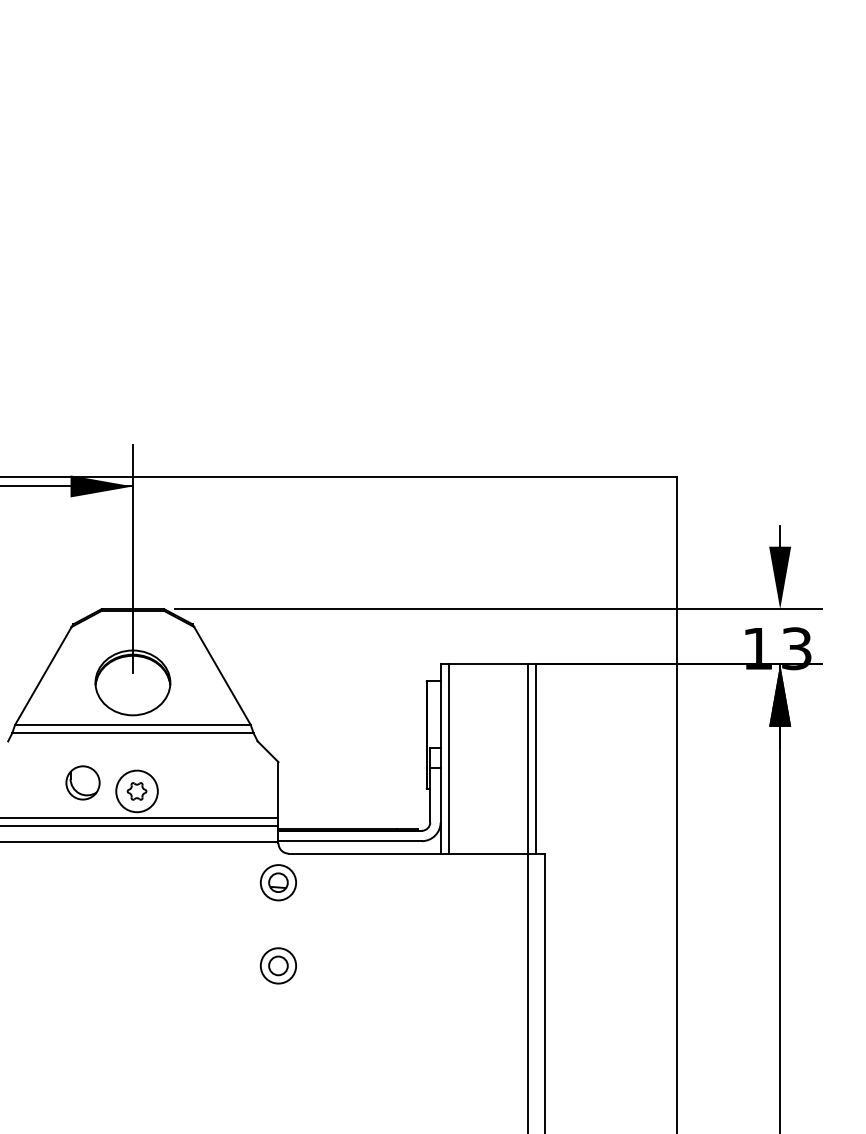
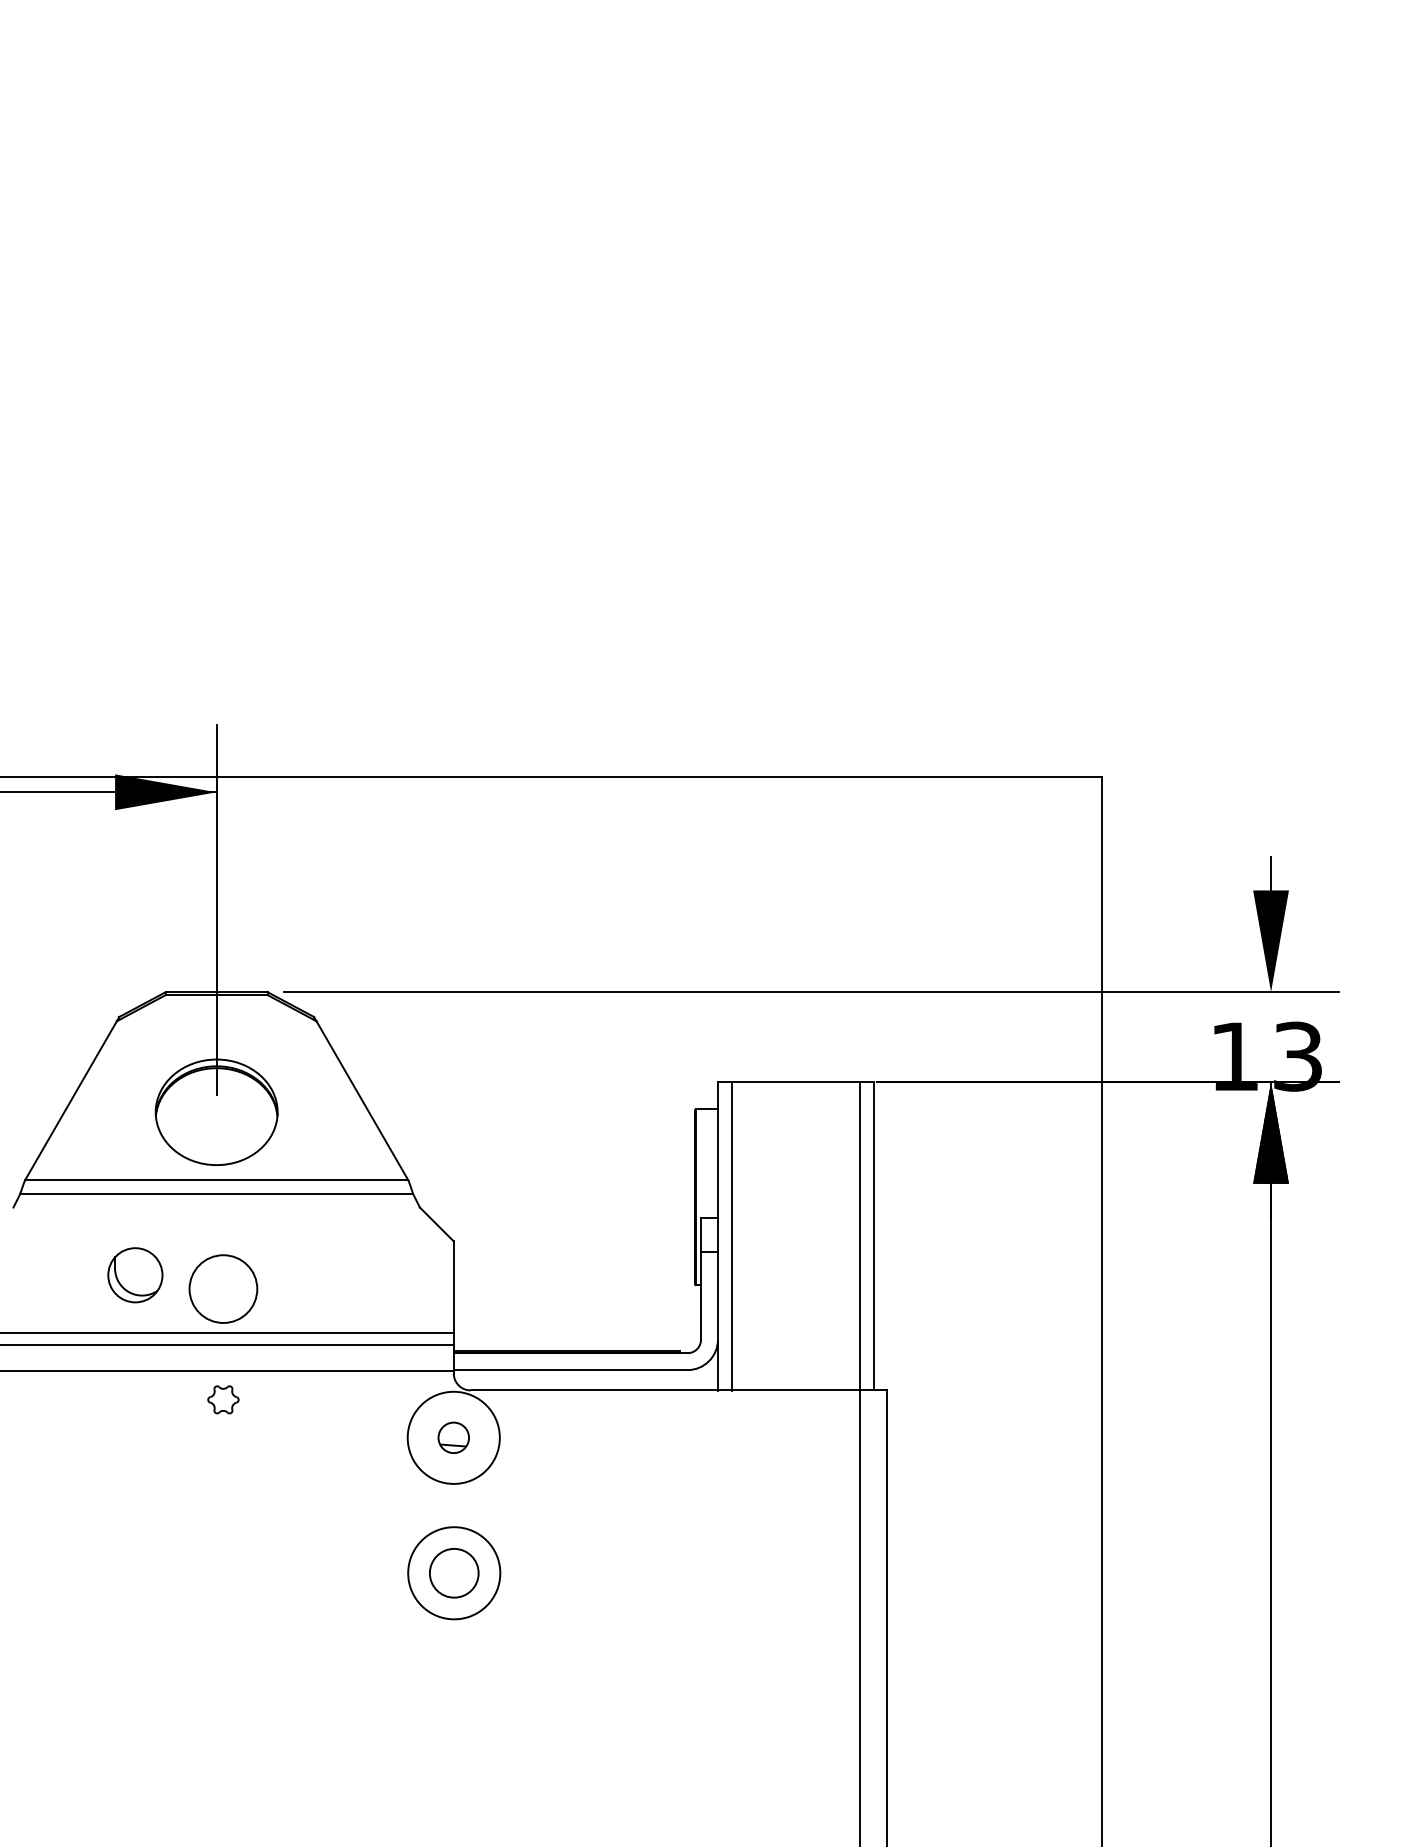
part: (136, 791) -> (222, 1399), moved
circle: (278, 882) -> (453, 1437), size x1.6
part: (277, 965) -> (452, 1572), size x1.6

